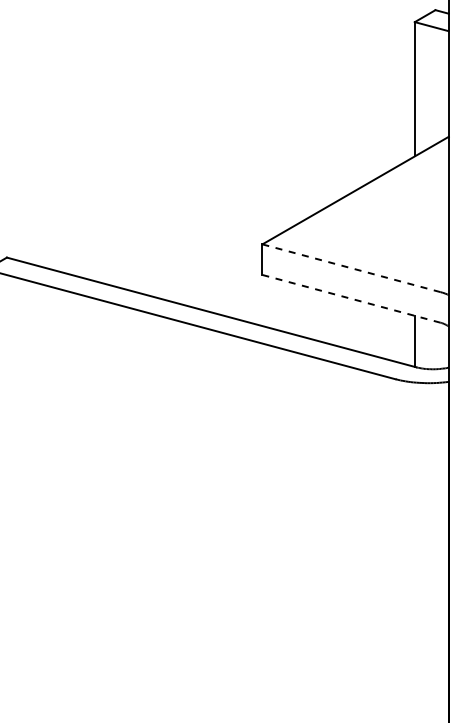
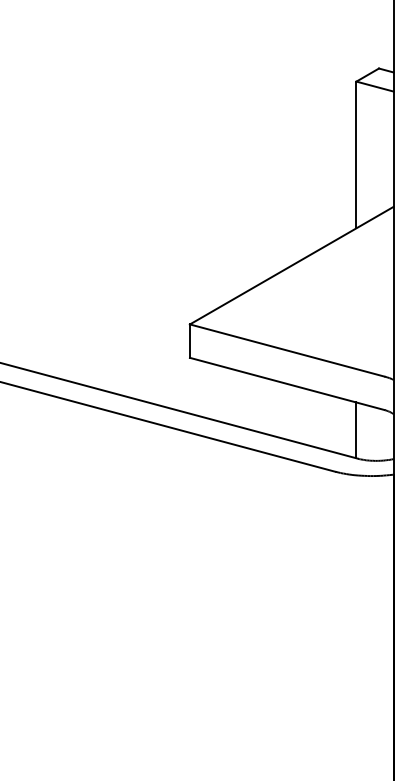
line: (351, 268) -> (287, 350), dashed -> solid
line: (351, 298) -> (287, 383), dashed -> solid

